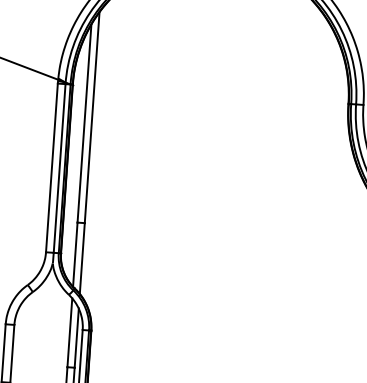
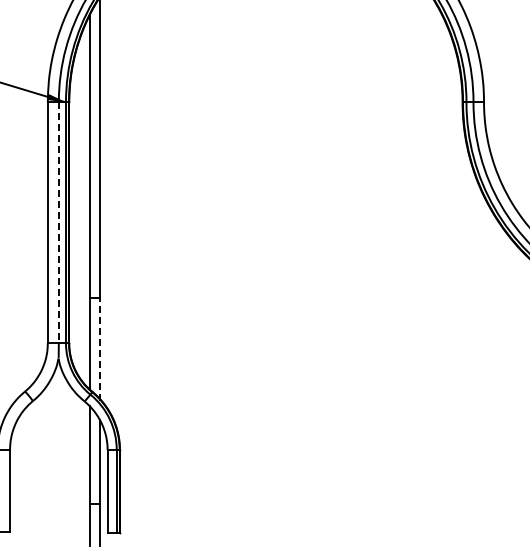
line: (59, 168) -> (58, 223), solid -> dashed
line: (81, 259) -> (99, 349), solid -> dashed

